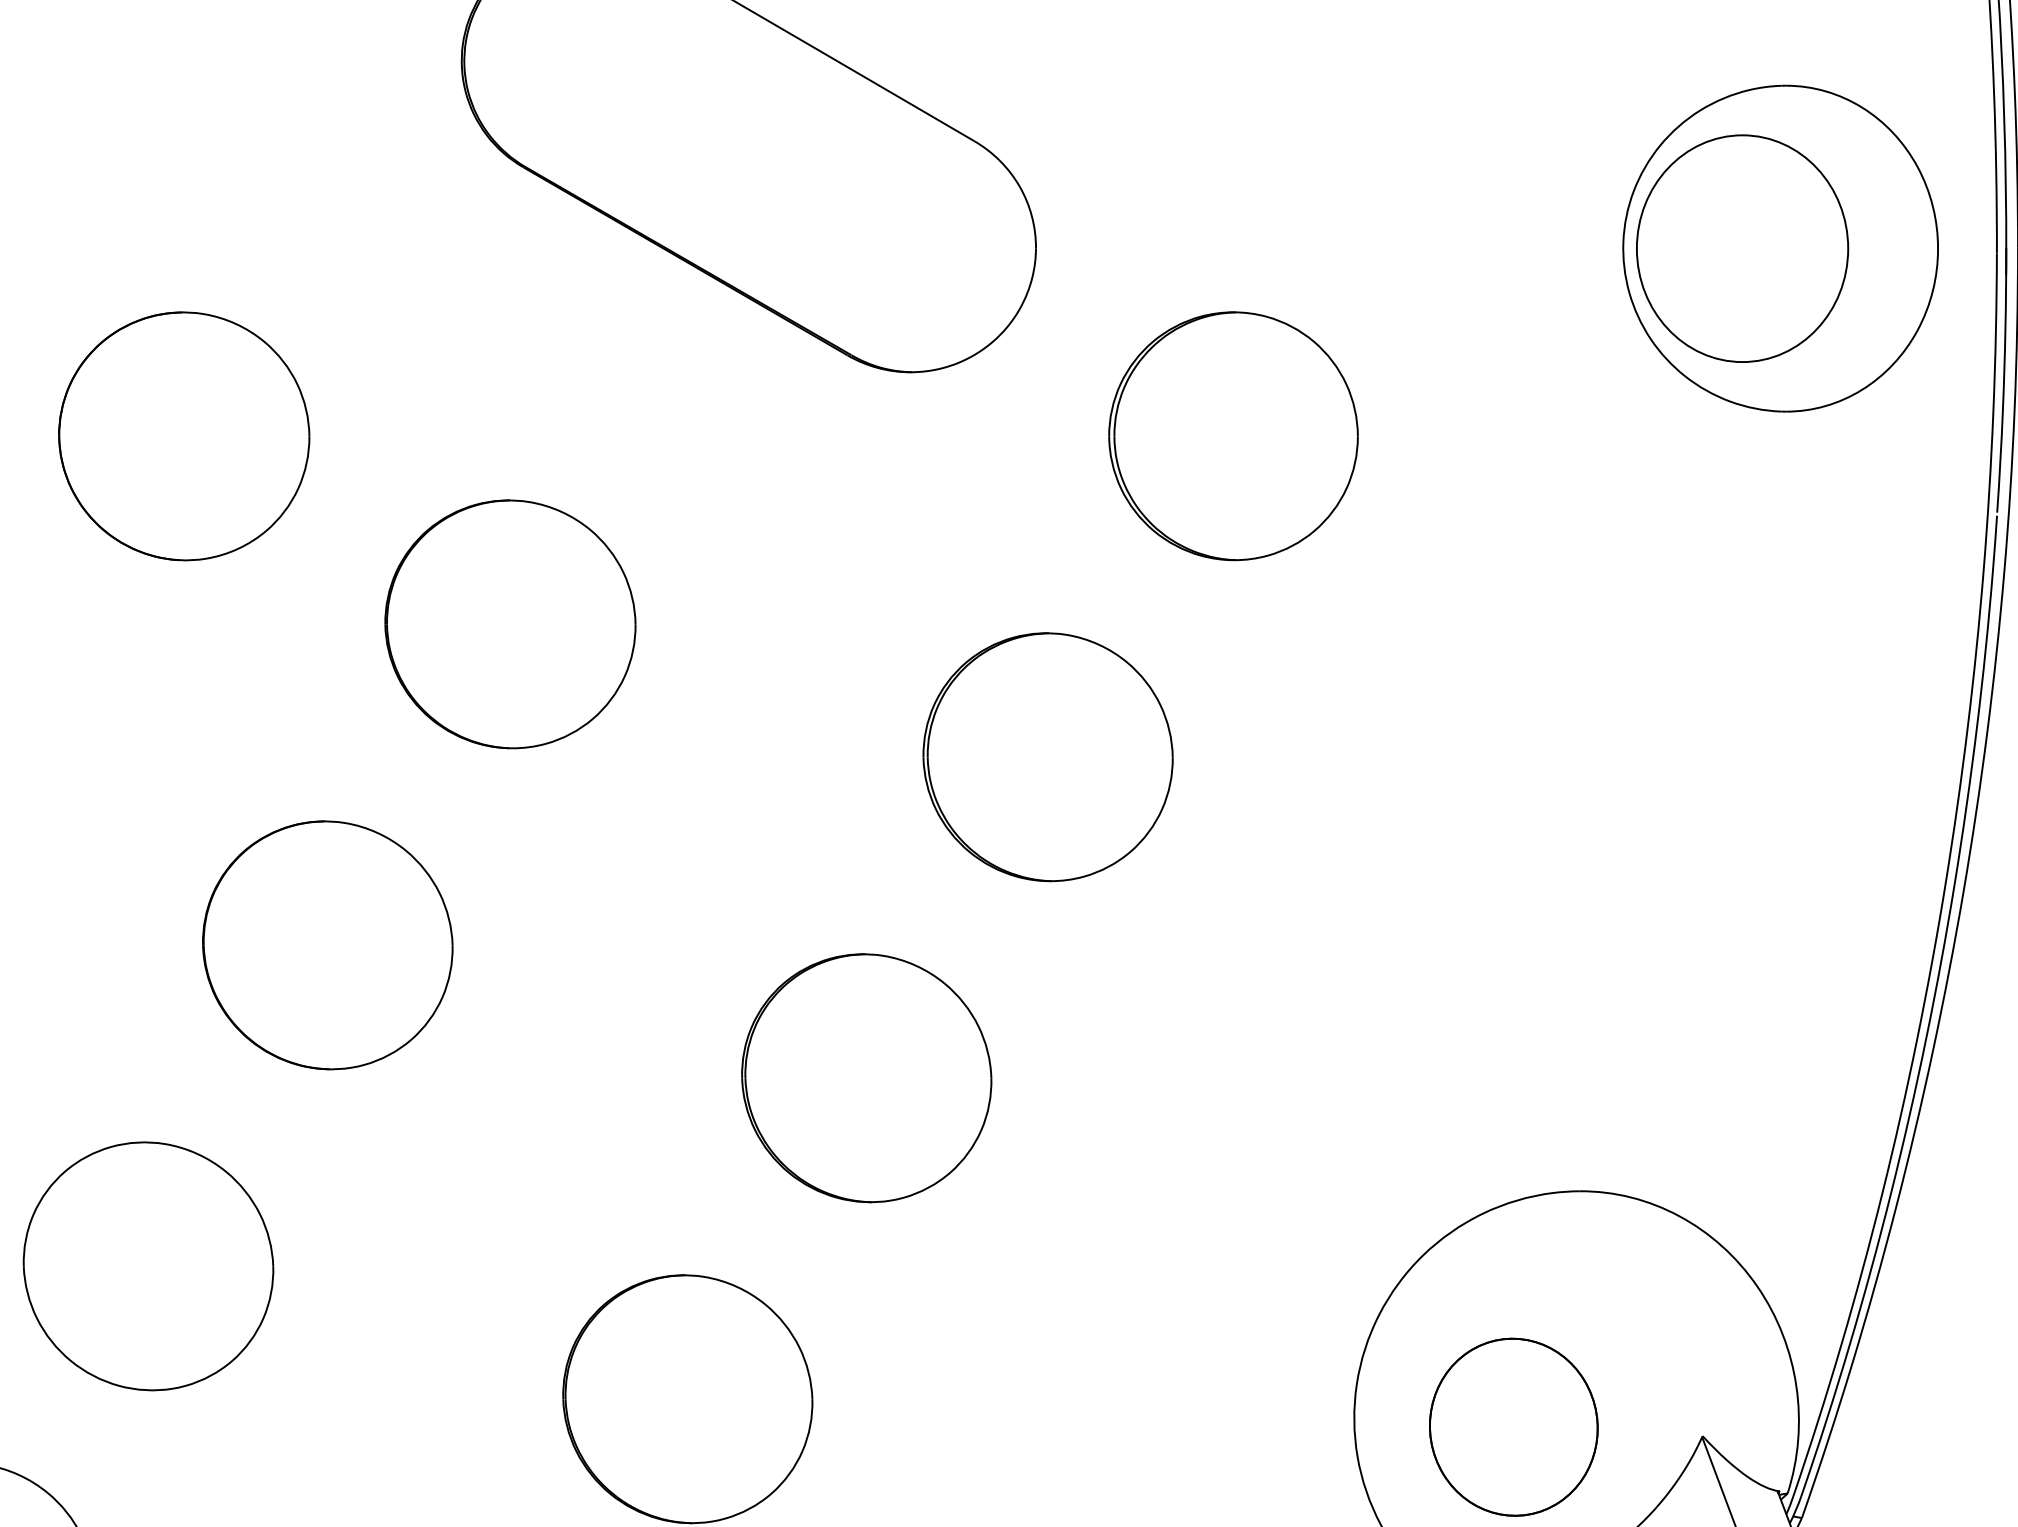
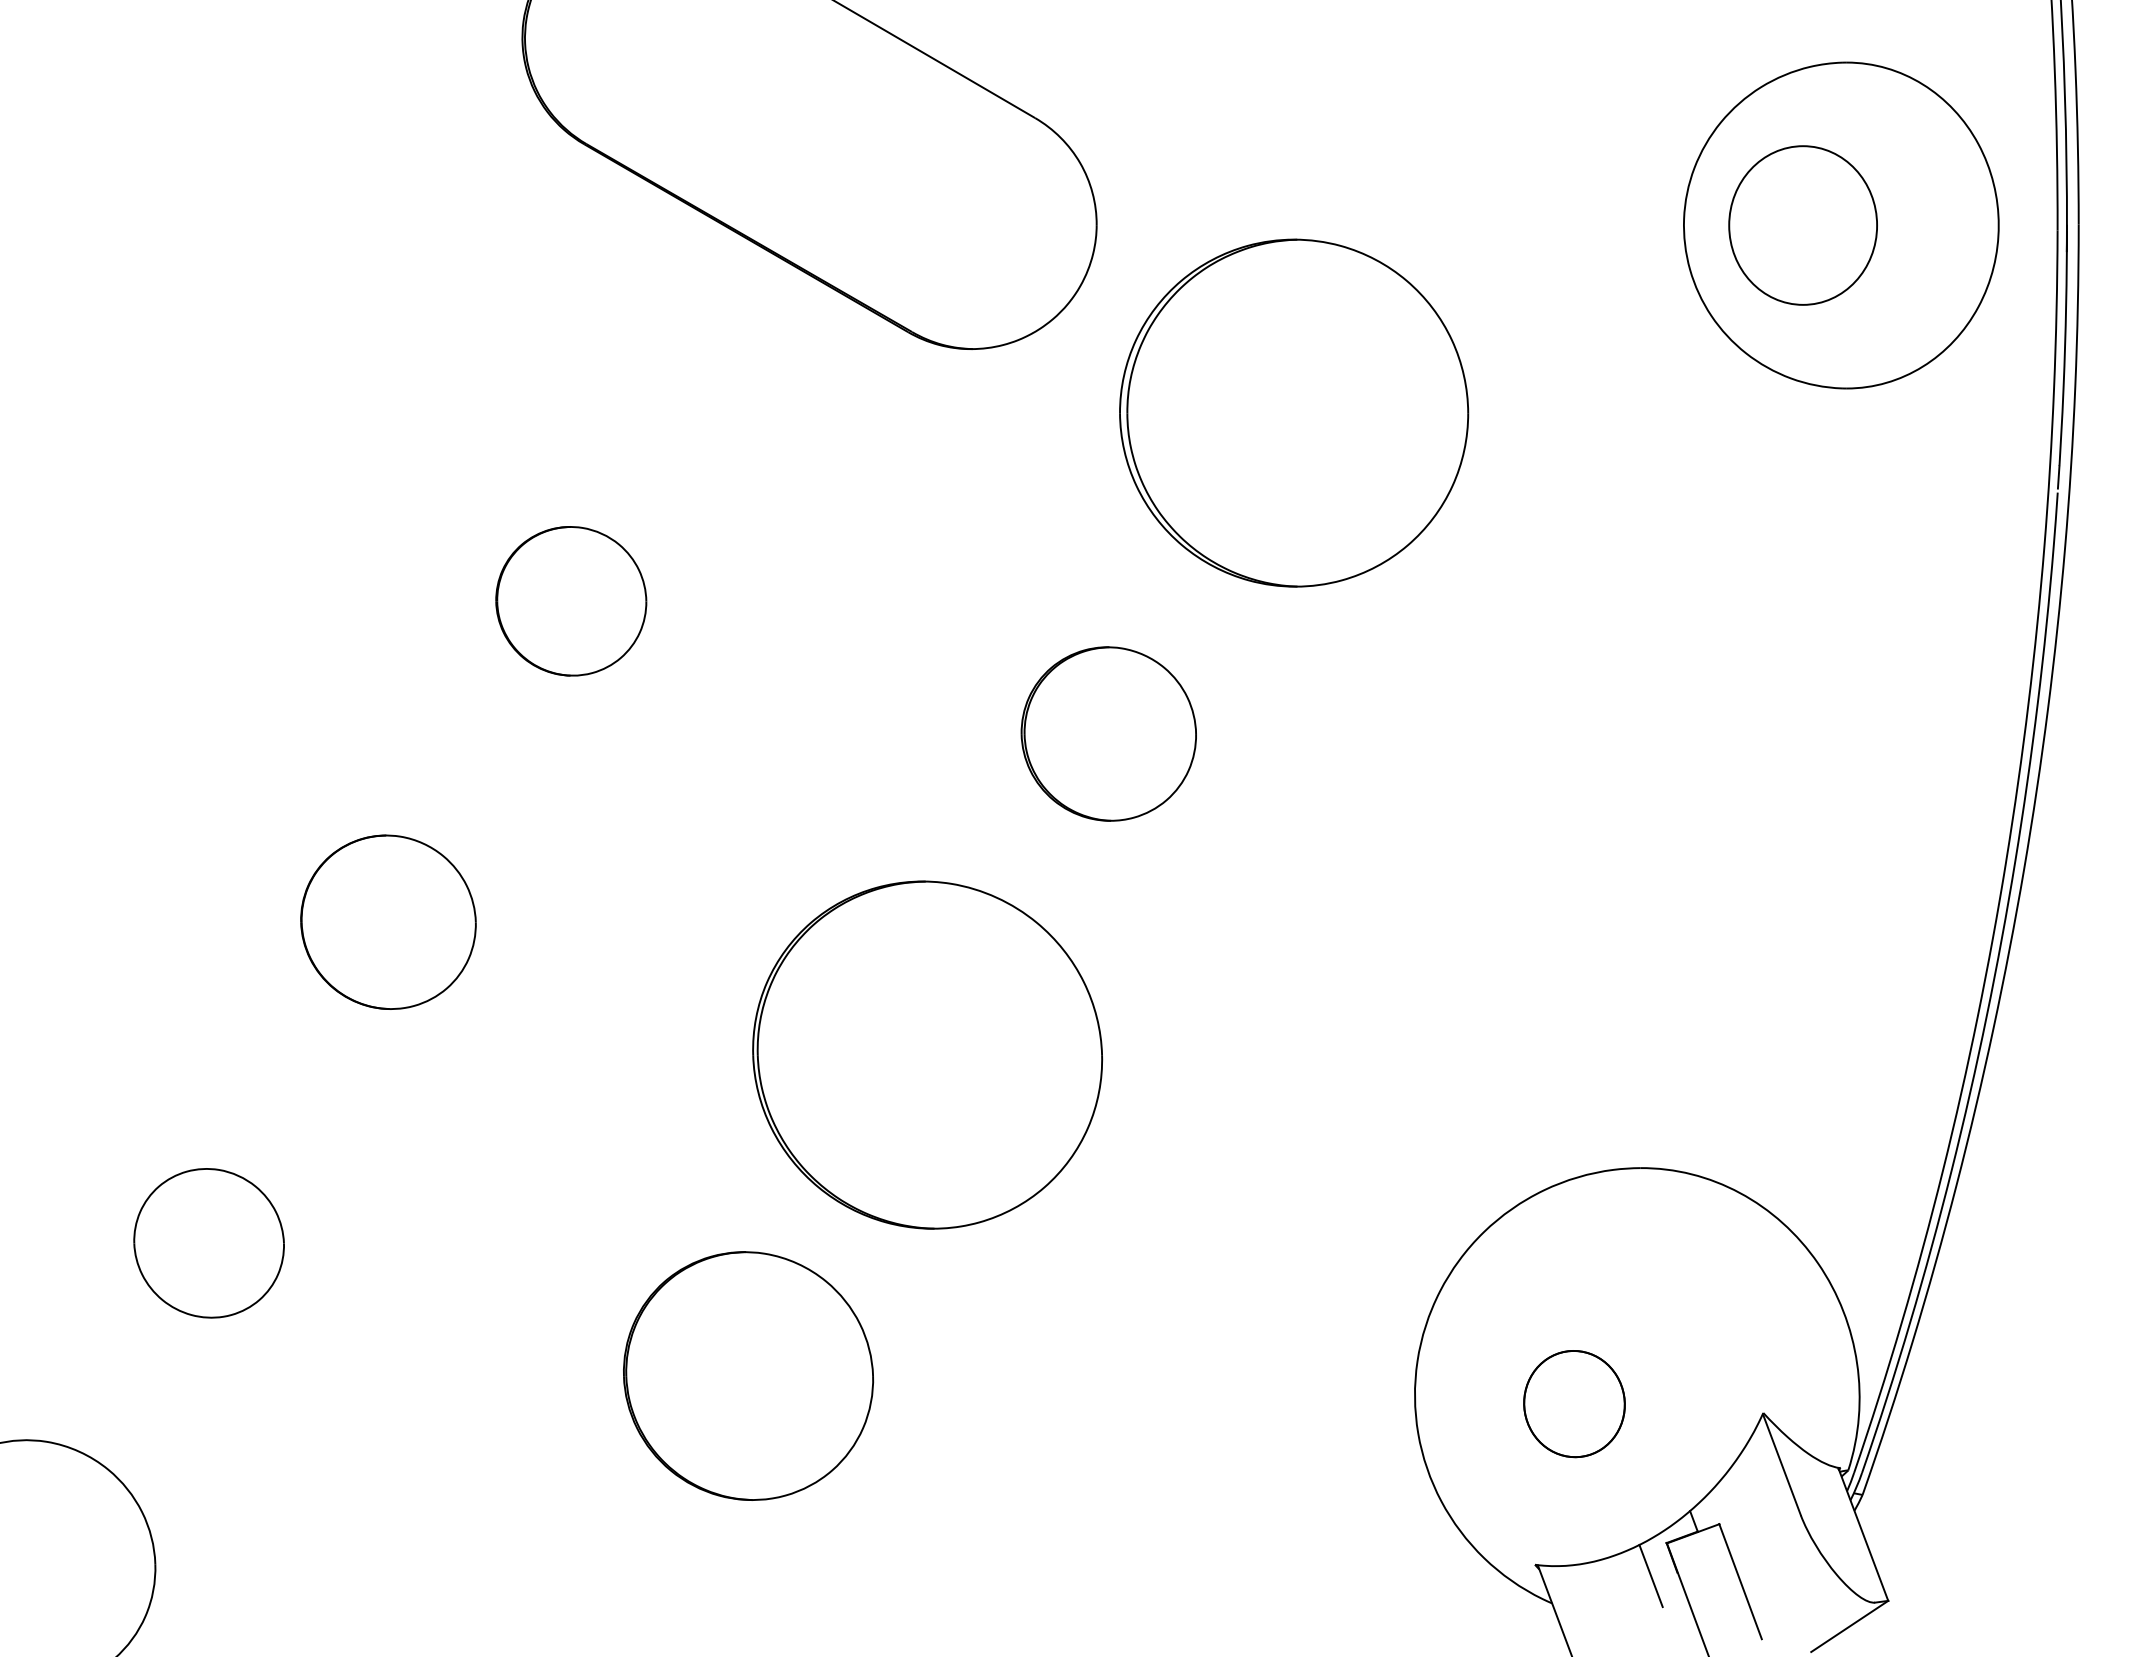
part: (1741, 248) -> (1802, 225), size x0.7
part: (1233, 435) -> (1294, 412), size x1.4
part: (183, 436) -> (244, 413), removed
part: (510, 624) -> (571, 601), size x0.6
part: (1047, 756) -> (1108, 733), size x0.7
part: (327, 945) -> (388, 922), size x0.7
part: (865, 1077) -> (926, 1054), size x1.4
part: (147, 1266) -> (208, 1243), size x0.6
part: (1513, 1426) -> (1574, 1403), size x0.6

